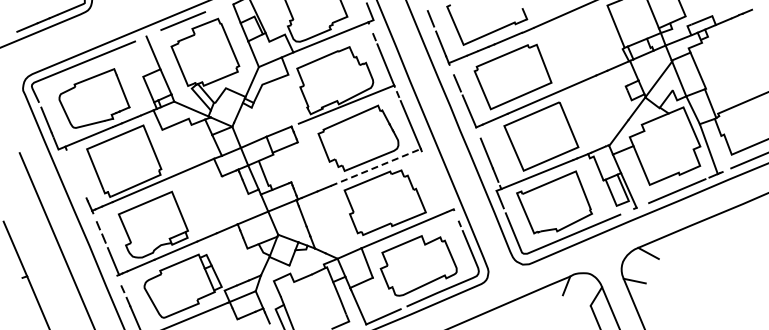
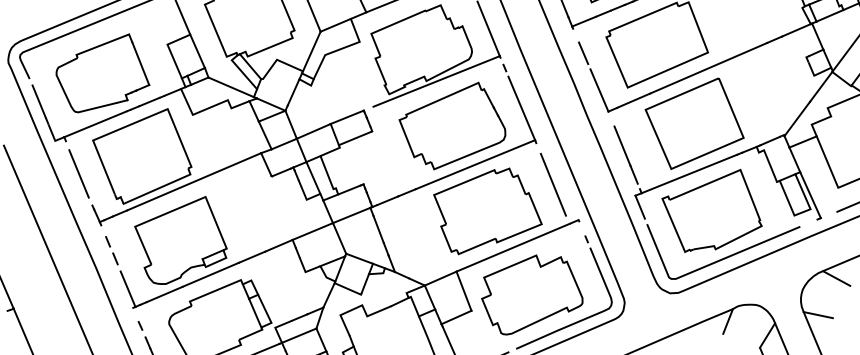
line: (375, 167) -> (475, 164), dashed -> solid
line: (76, 174) -> (79, 173), added
line: (434, 182) -> (553, 184), added

